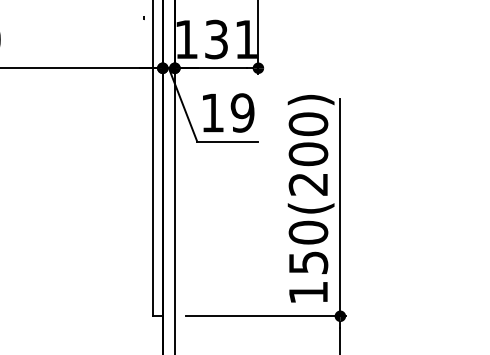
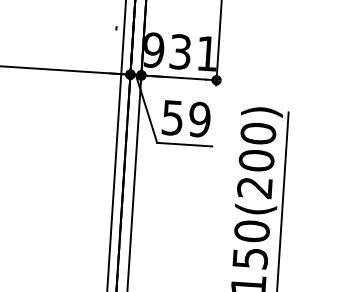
text: (187, 39) -> (154, 50), 131 -> 931
text: (212, 112) -> (172, 117), 19 -> 59

